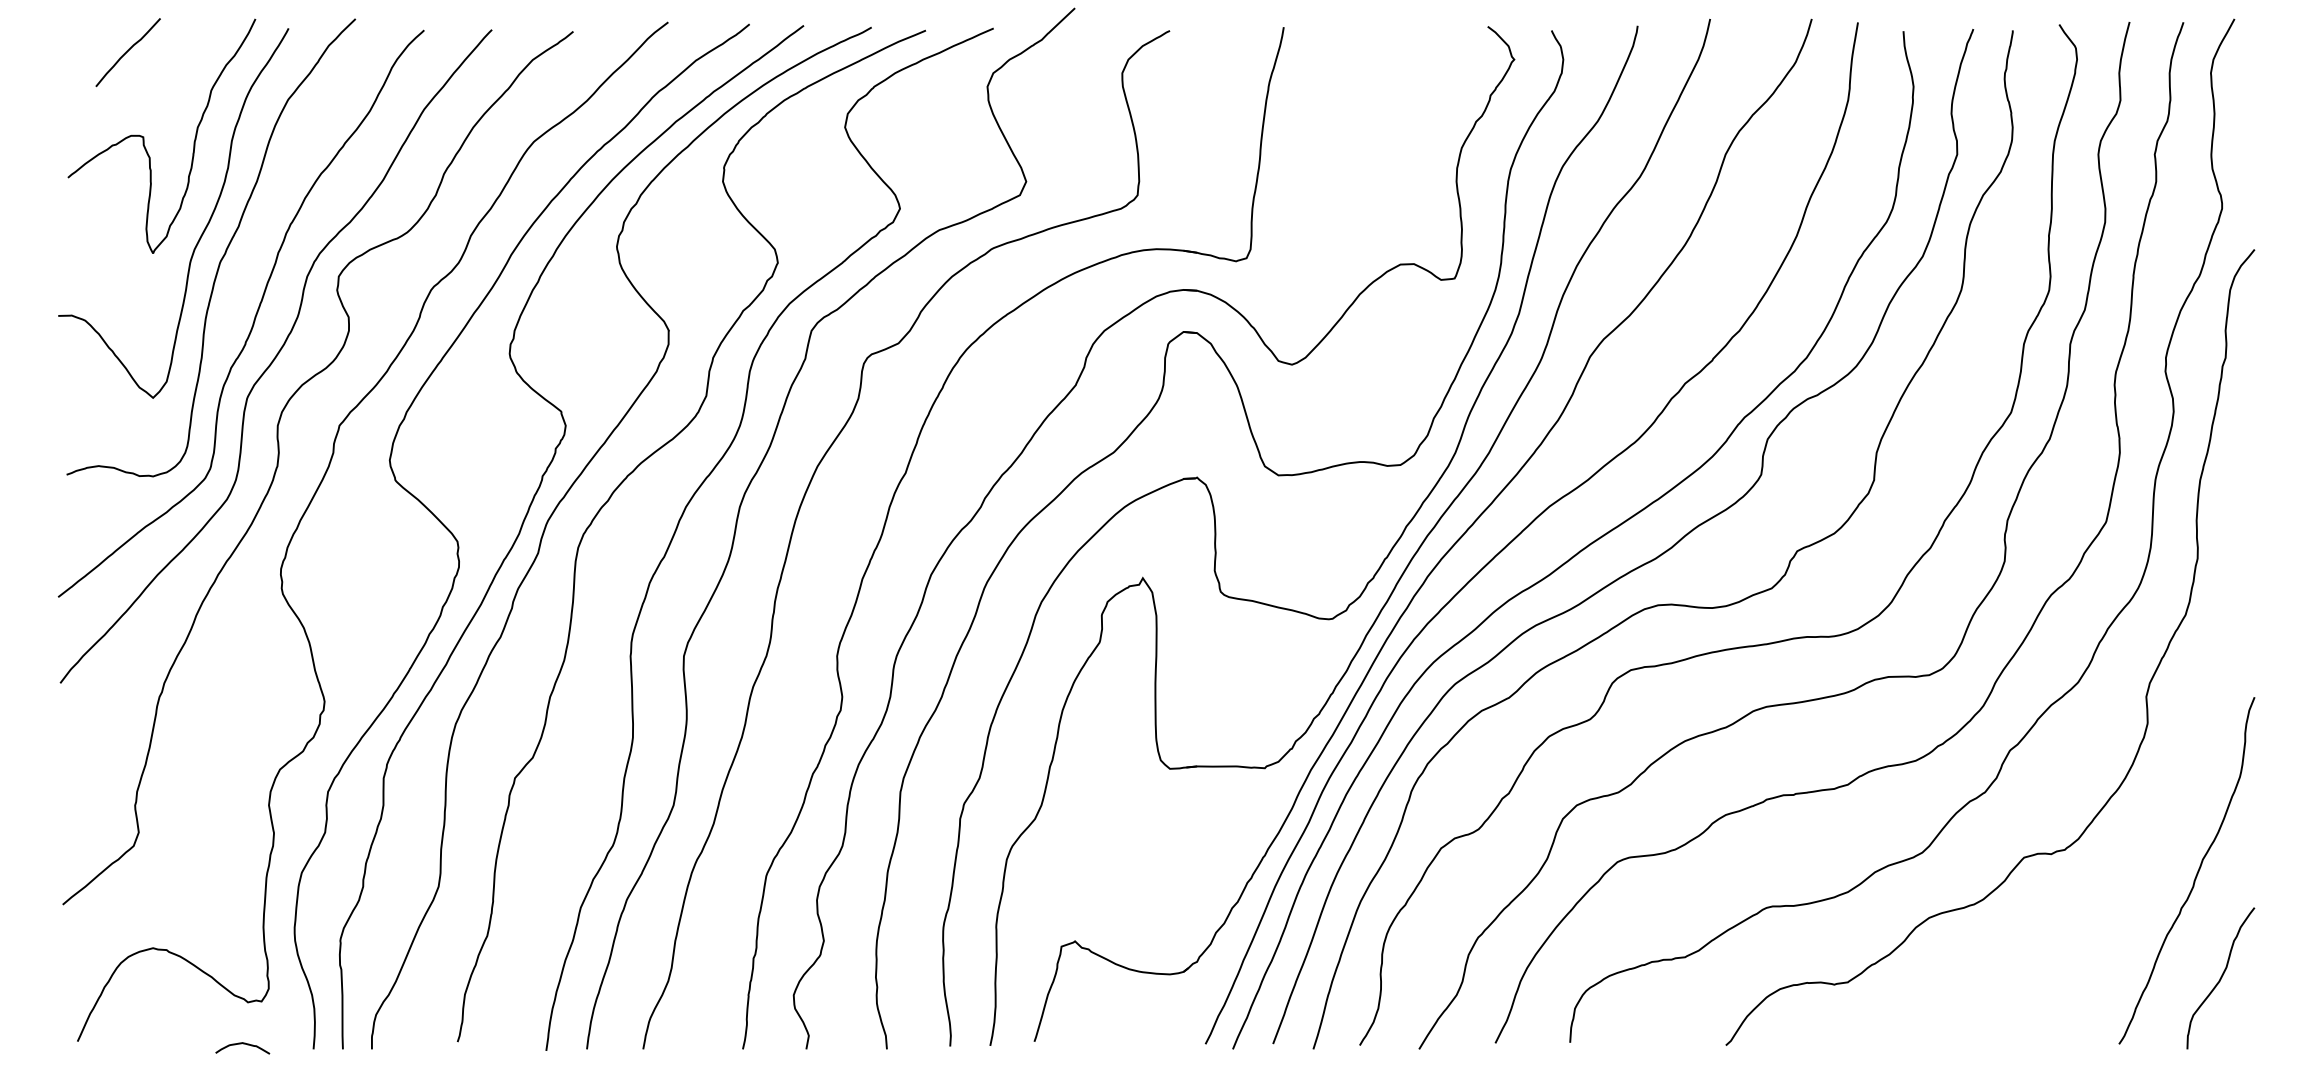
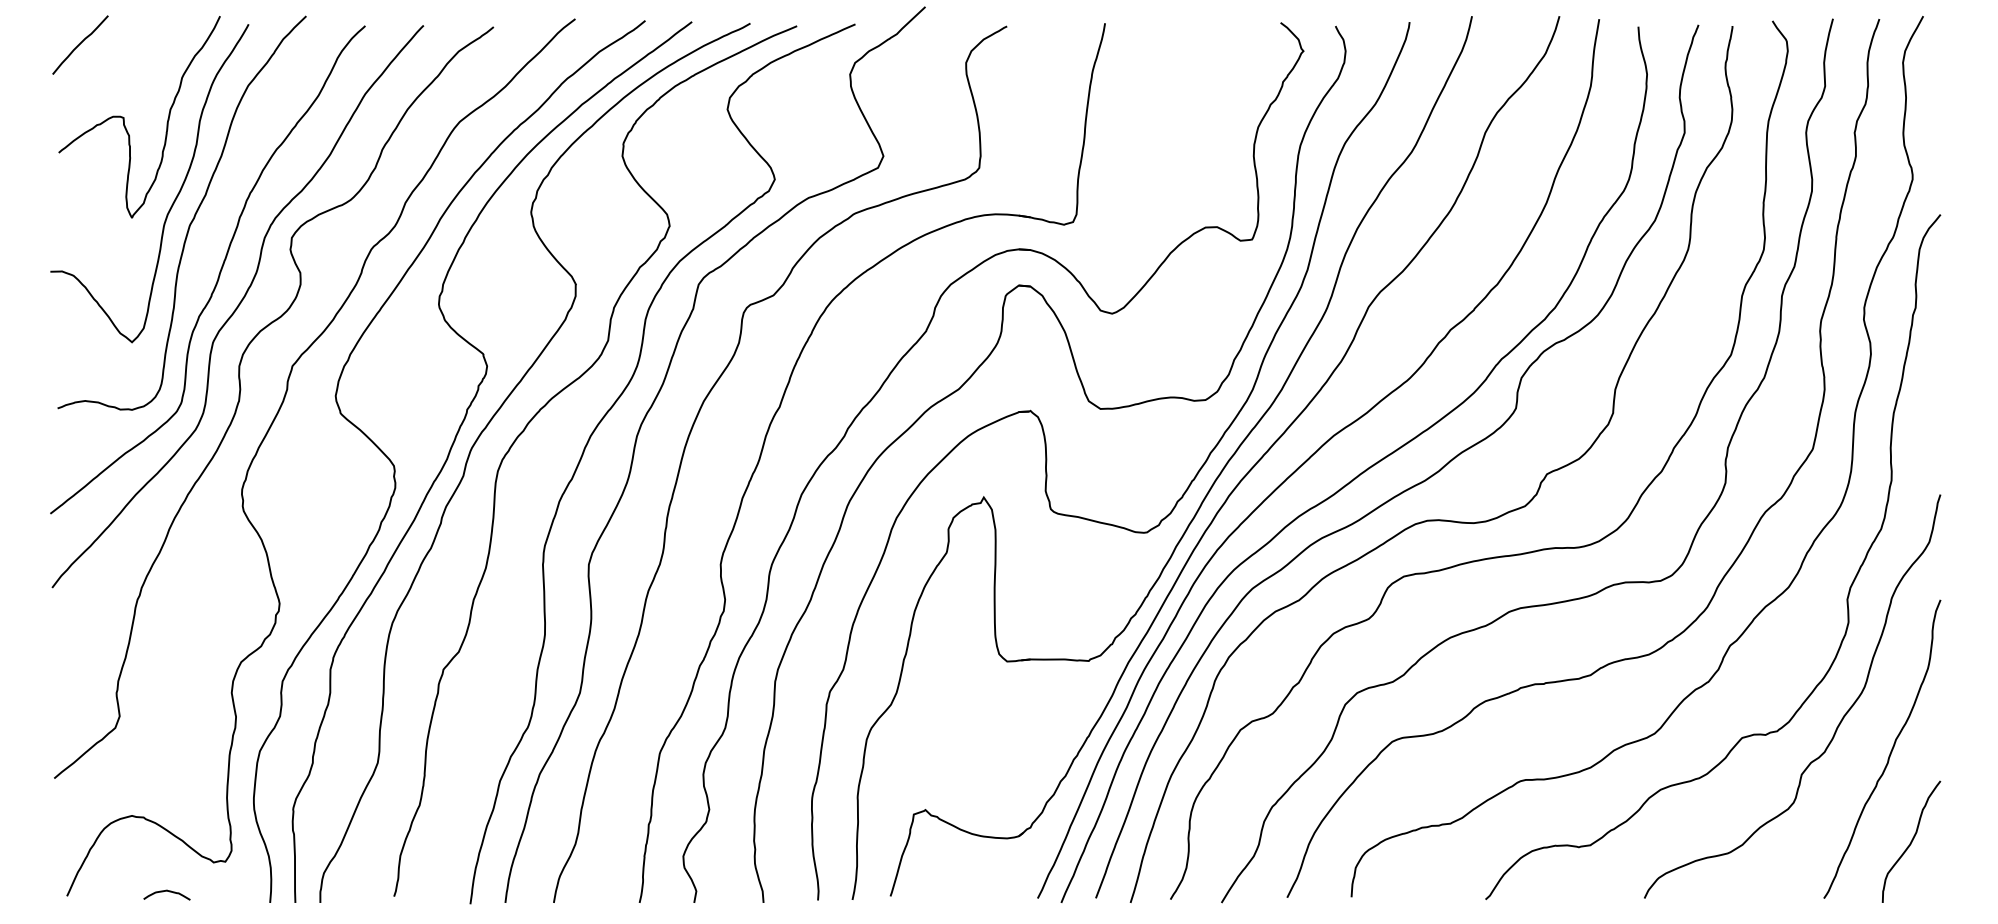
curve: (127, 52) -> (79, 45), moved
curve: (2136, 840) -> (1838, 723), added
curve: (241, 1044) -> (165, 891), moved

